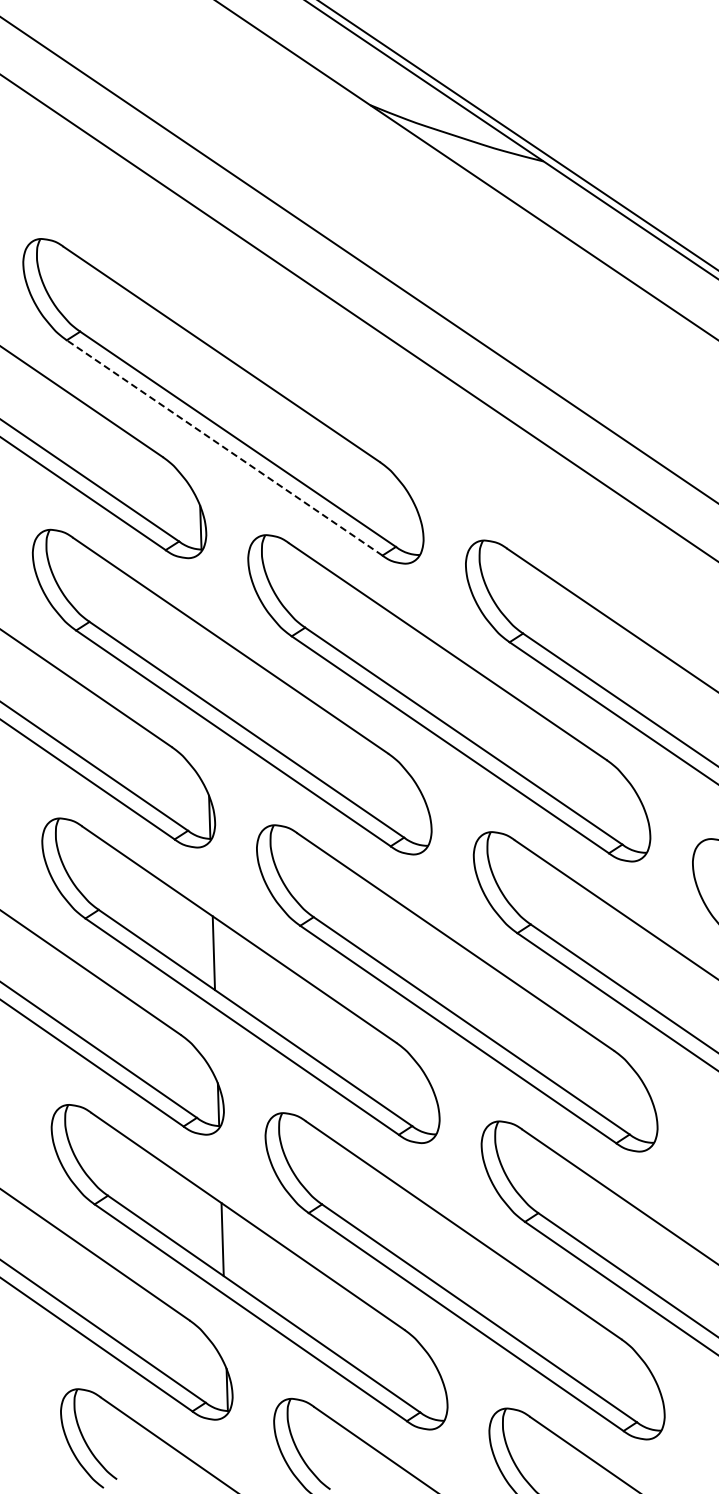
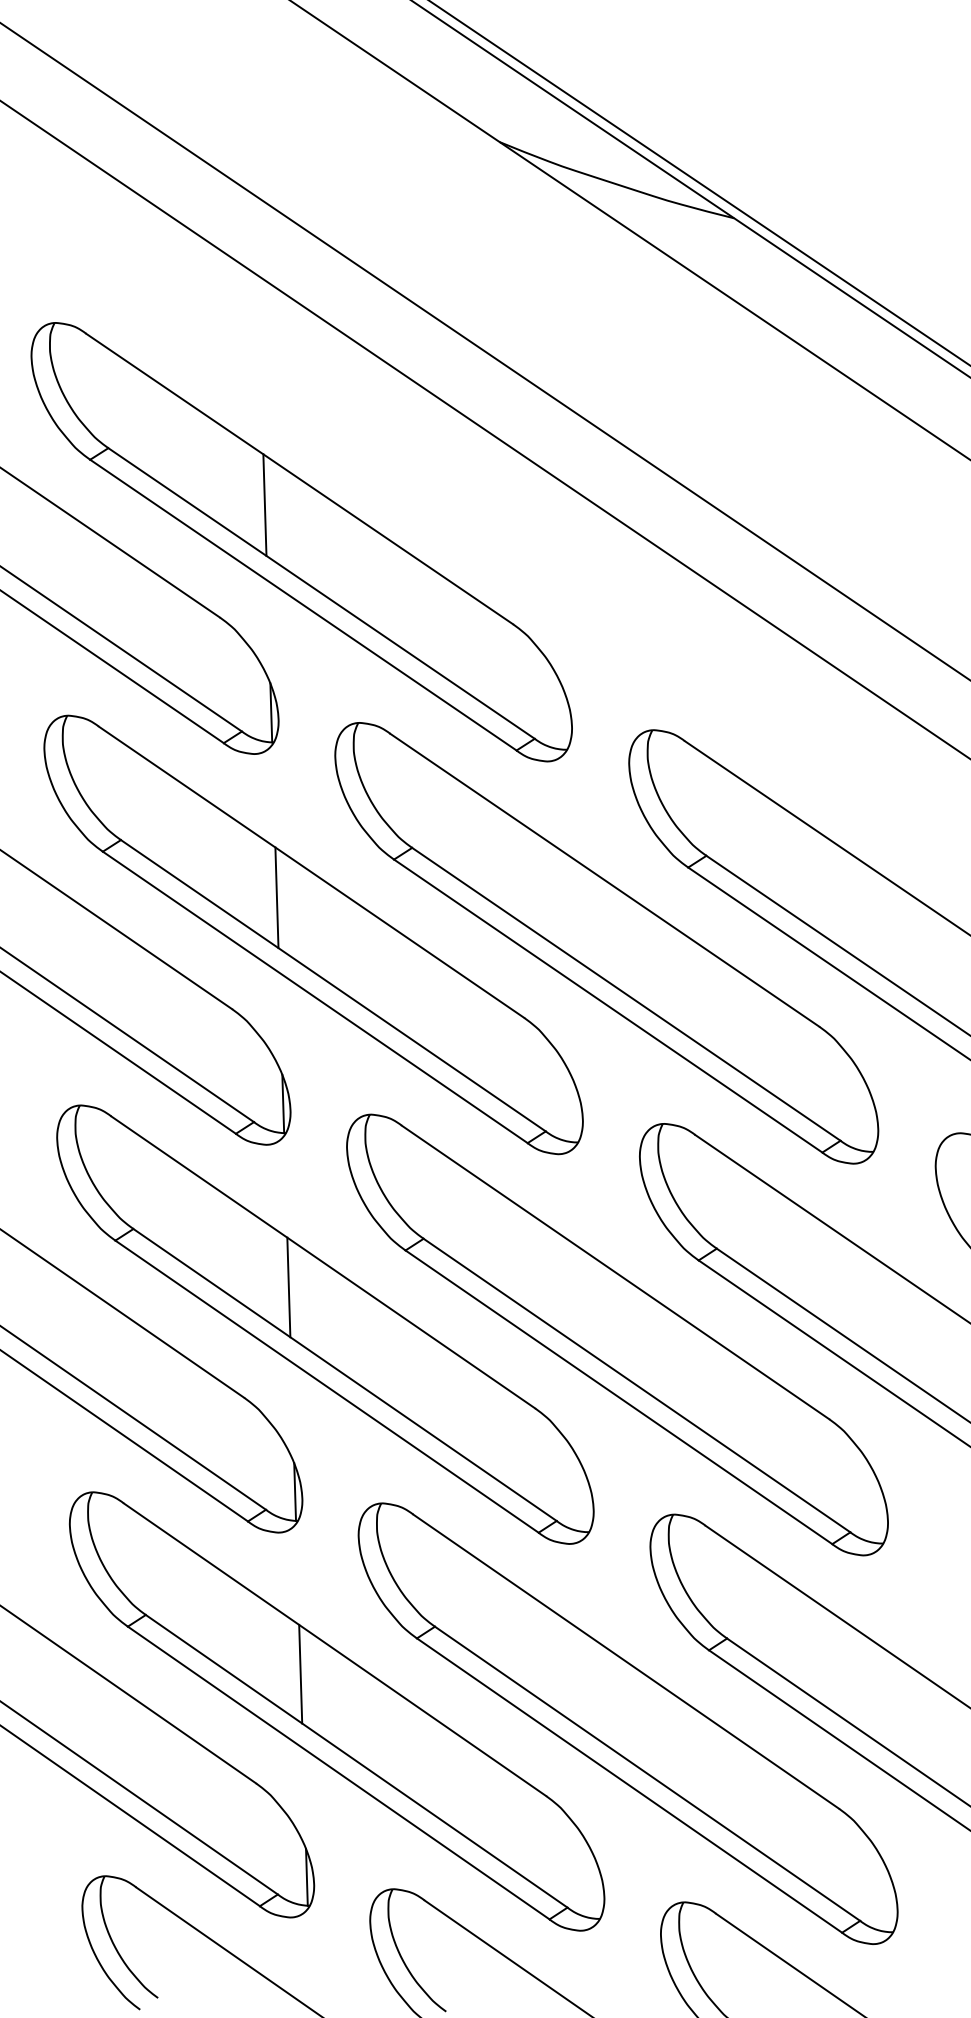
line: (196, 373) -> (265, 504), added
line: (224, 447) -> (303, 604), dashed -> solid
line: (204, 664) -> (276, 897), added

